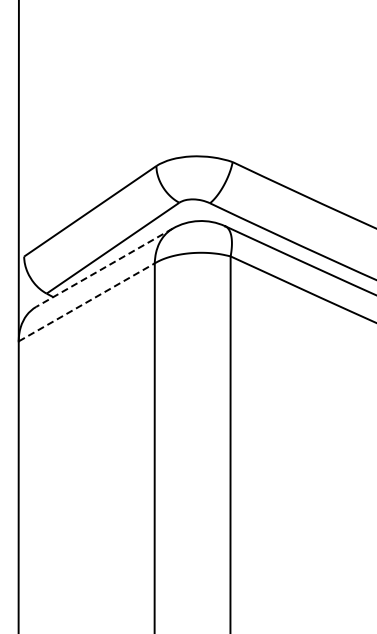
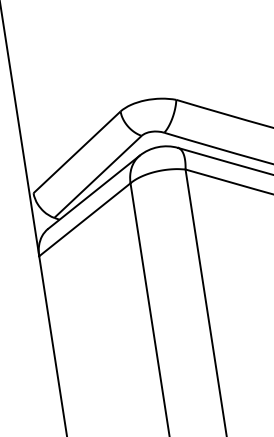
line: (104, 267) -> (93, 192), dashed -> solid
line: (87, 302) -> (85, 219), dashed -> solid

